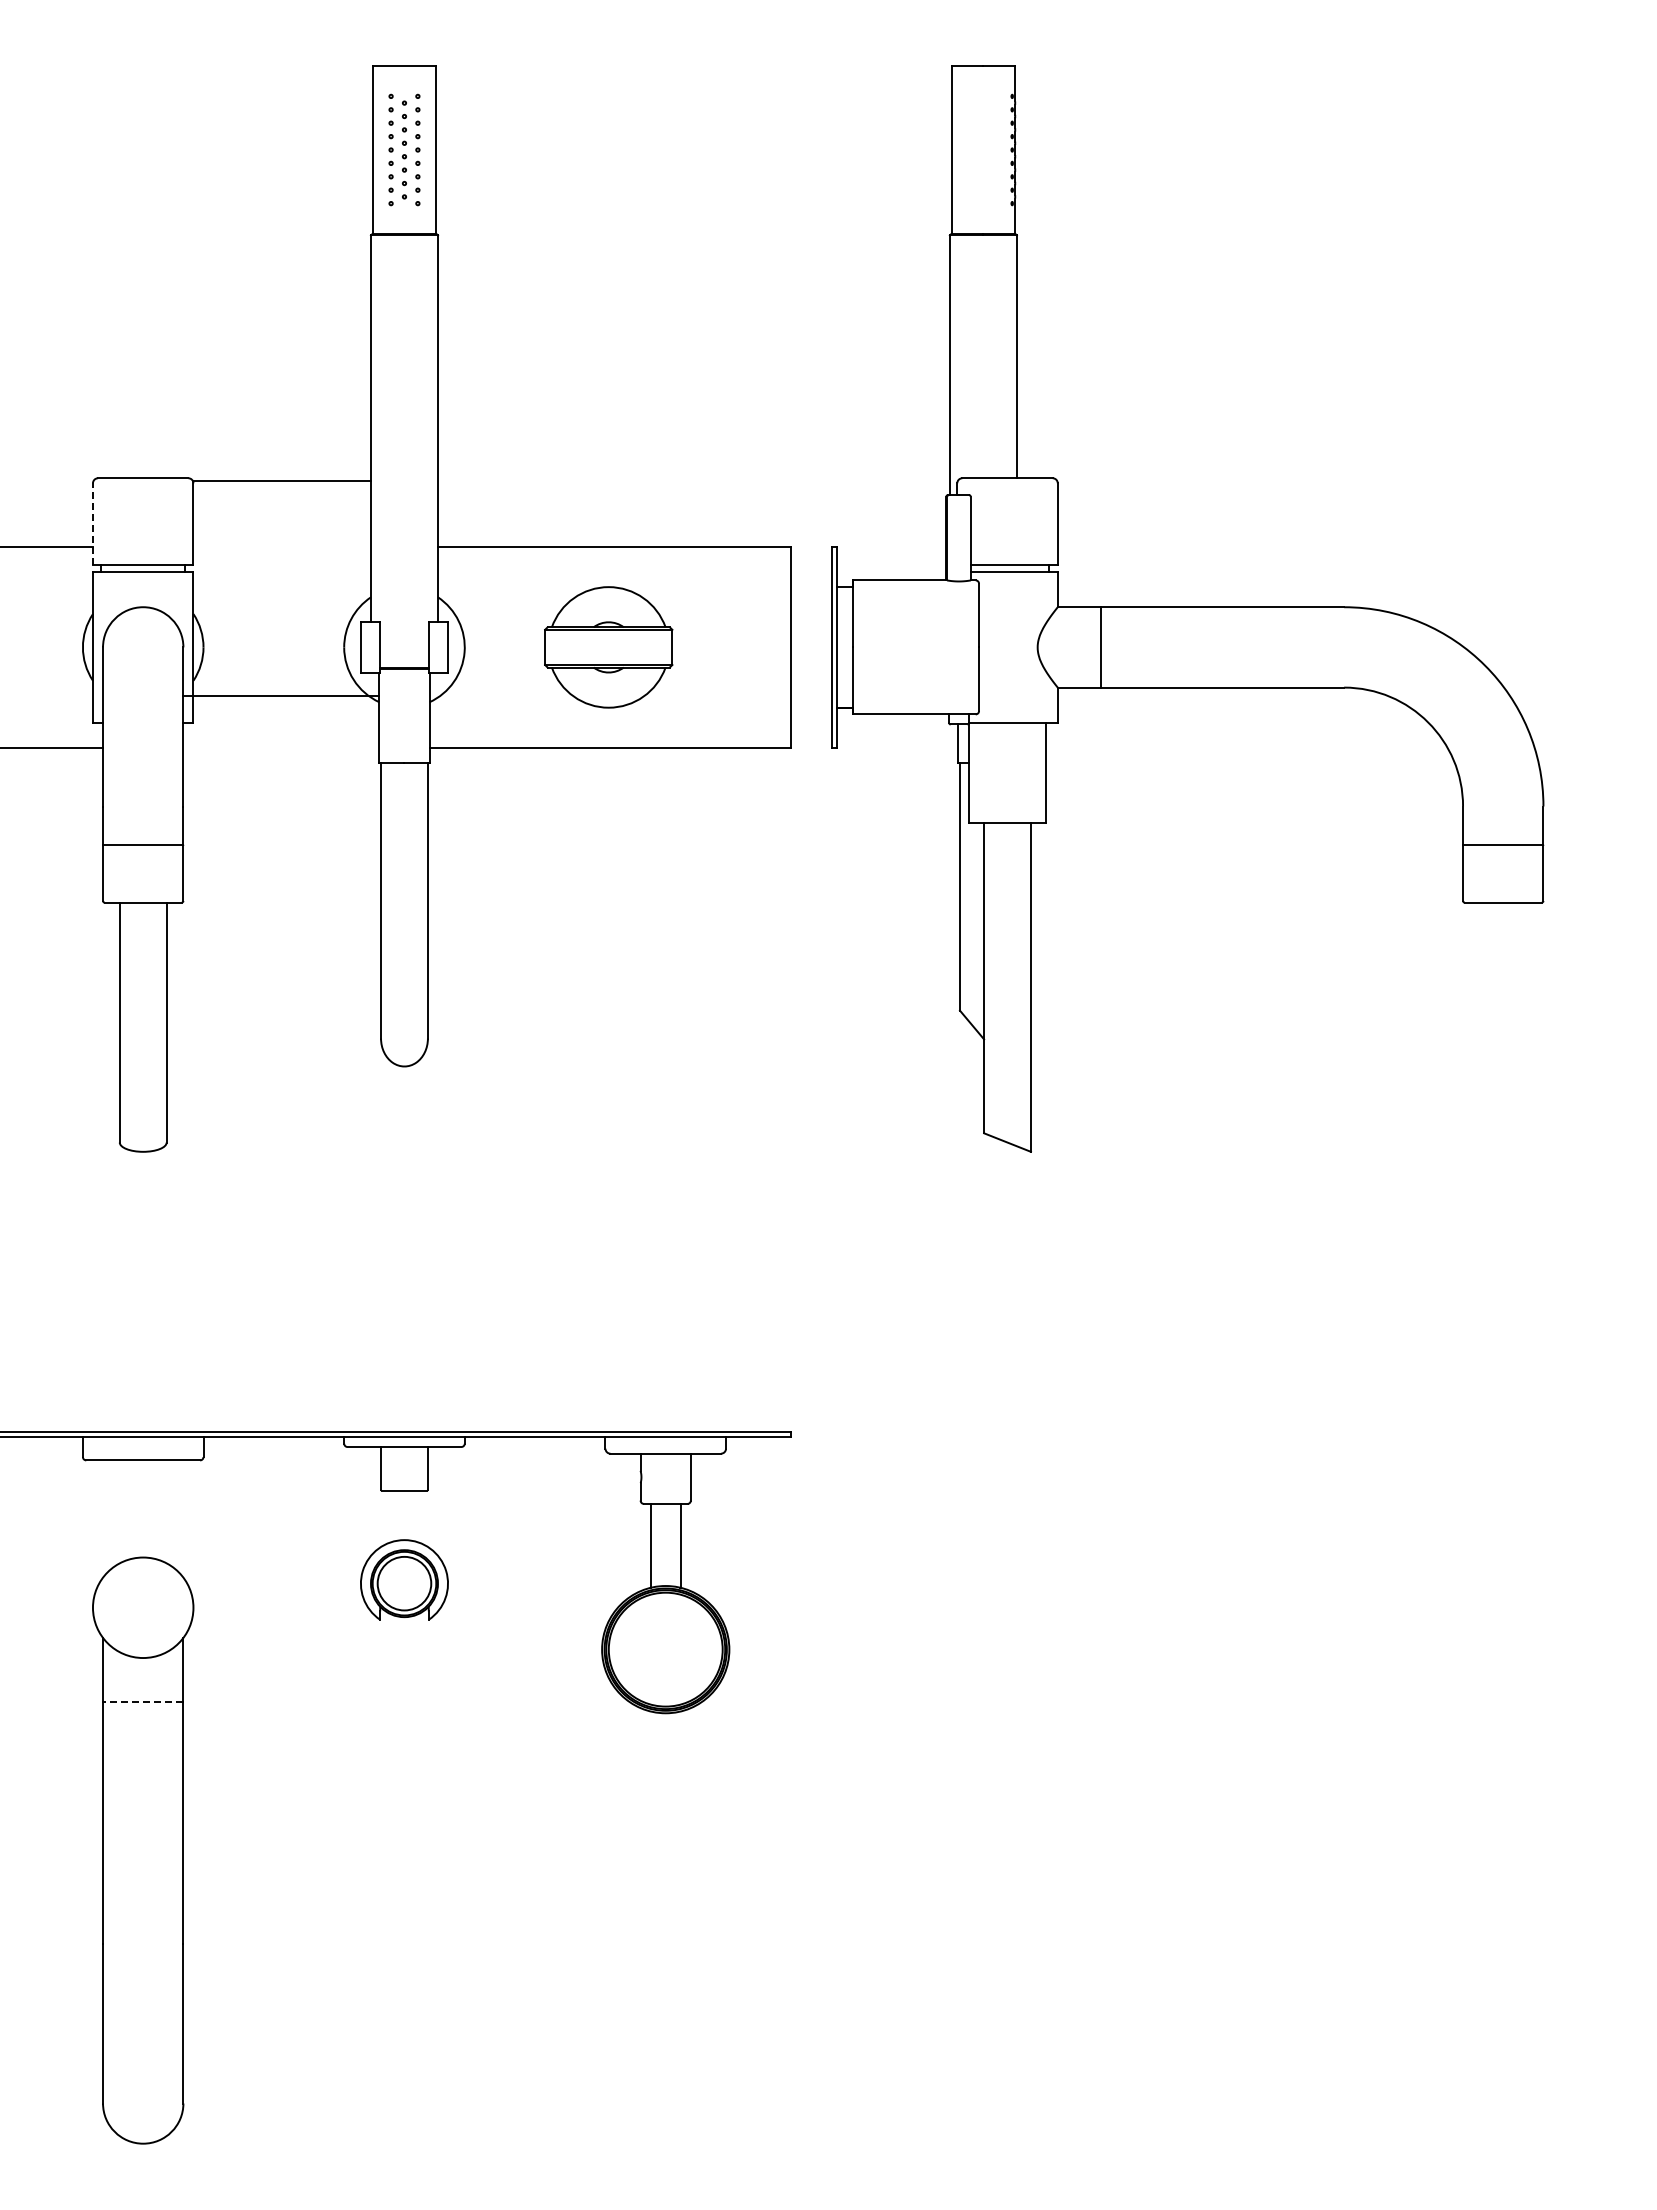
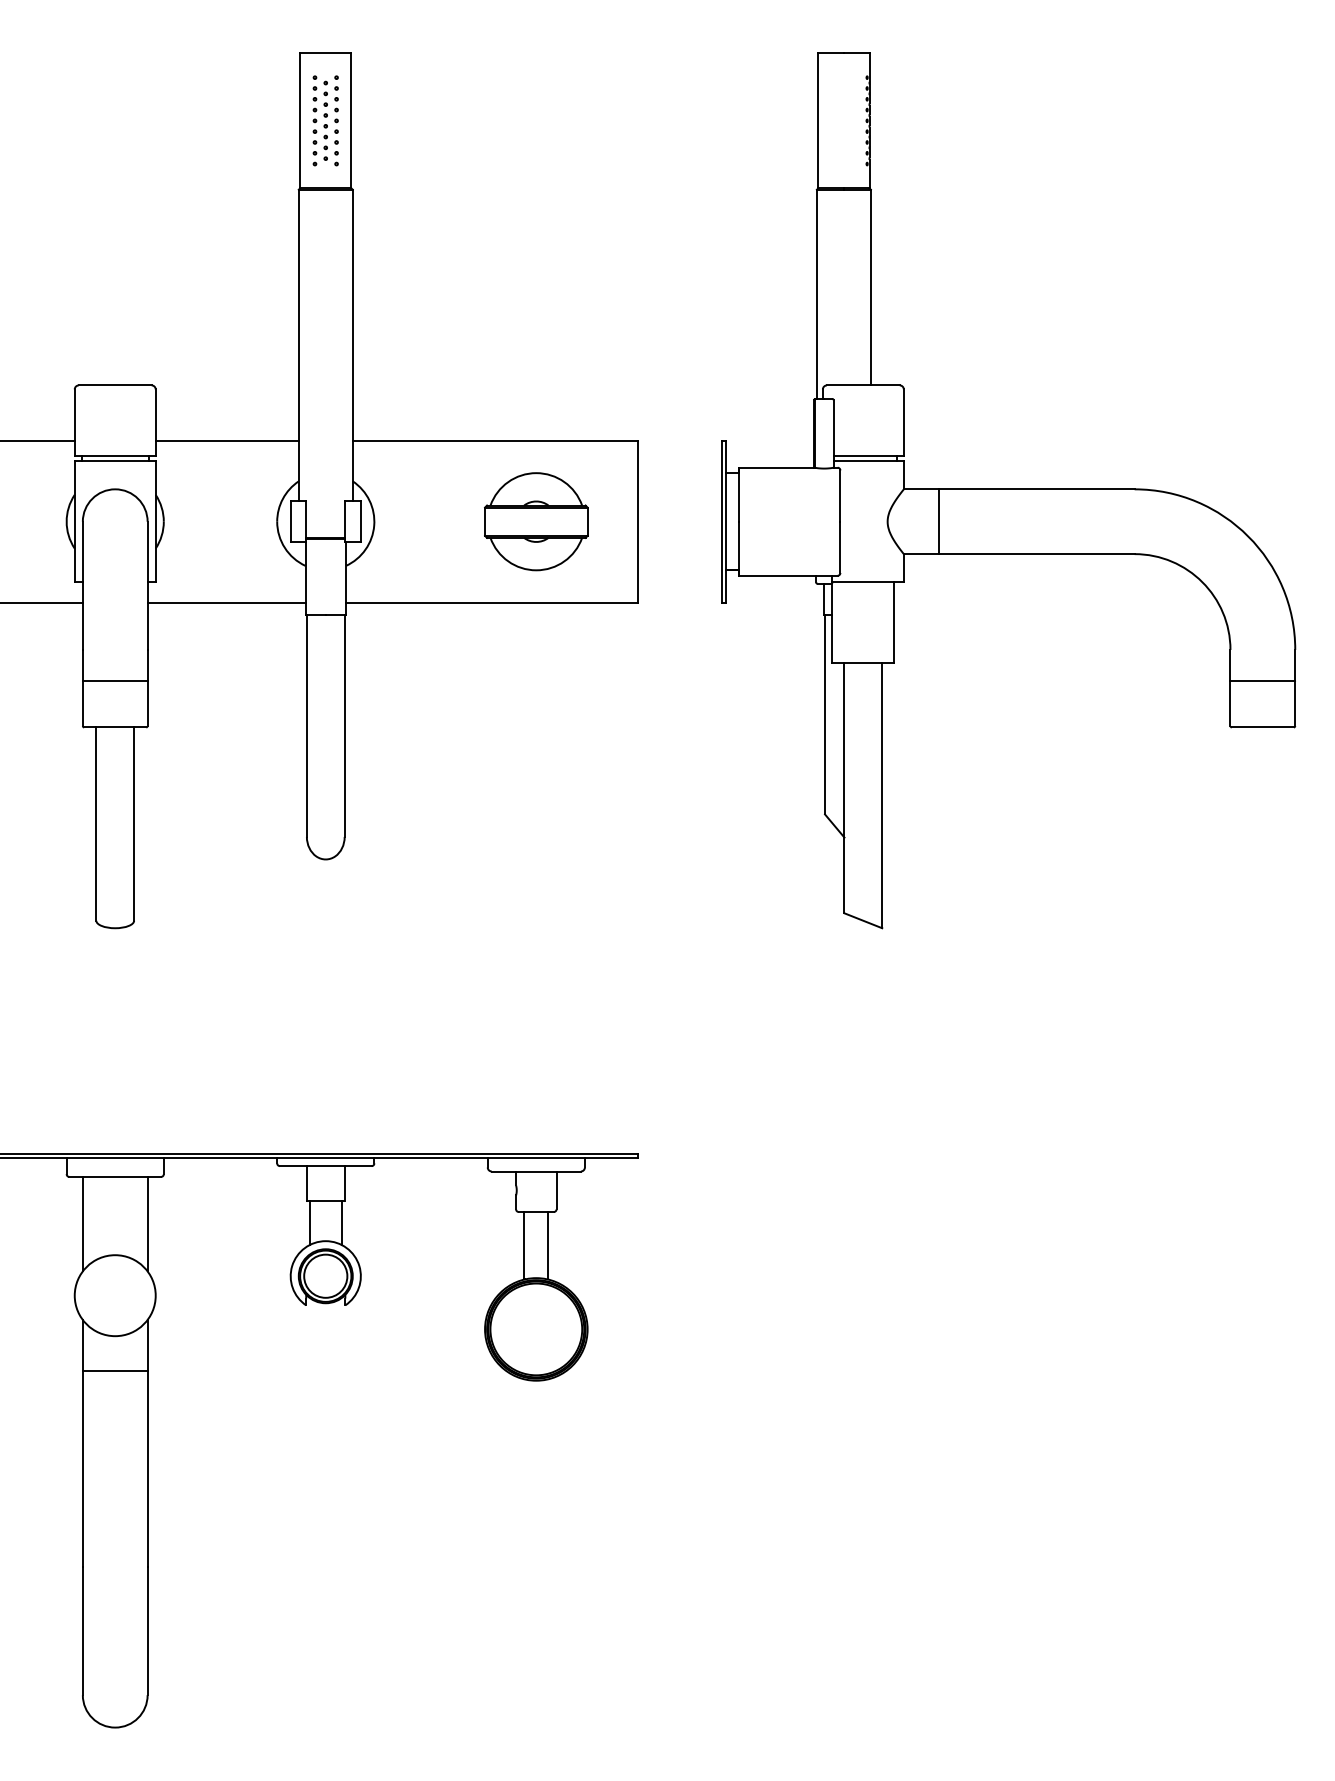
line: (281, 480) -> (226, 440), moved
line: (92, 523) -> (74, 421), dashed -> solid
part: (1187, 608) -> (1008, 490), moved
part: (608, 647) -> (536, 521), moved
line: (281, 695) -> (226, 602), moved
line: (384, 1517) -> (309, 1222), added
line: (424, 1517) -> (341, 1222), added
line: (103, 1518) -> (83, 1223), added
line: (183, 1518) -> (147, 1223), added
line: (142, 1701) -> (114, 1371), dashed -> solid

